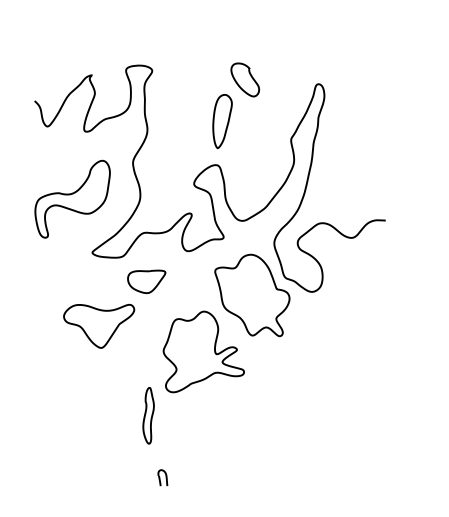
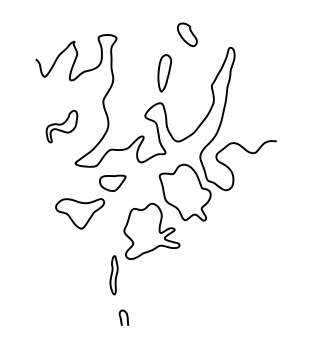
part: (245, 79) -> (187, 34), moved
part: (71, 198) -> (61, 126), size x0.6
part: (162, 477) -> (123, 317), size x1.4

